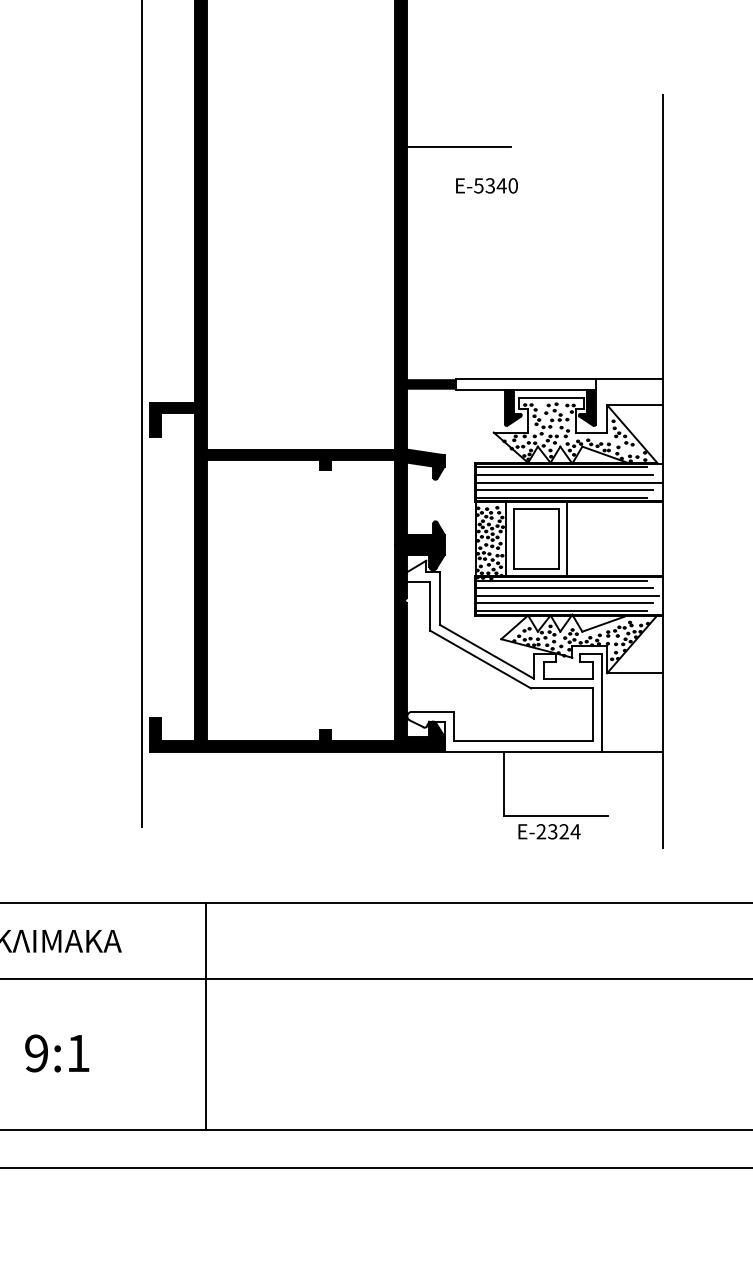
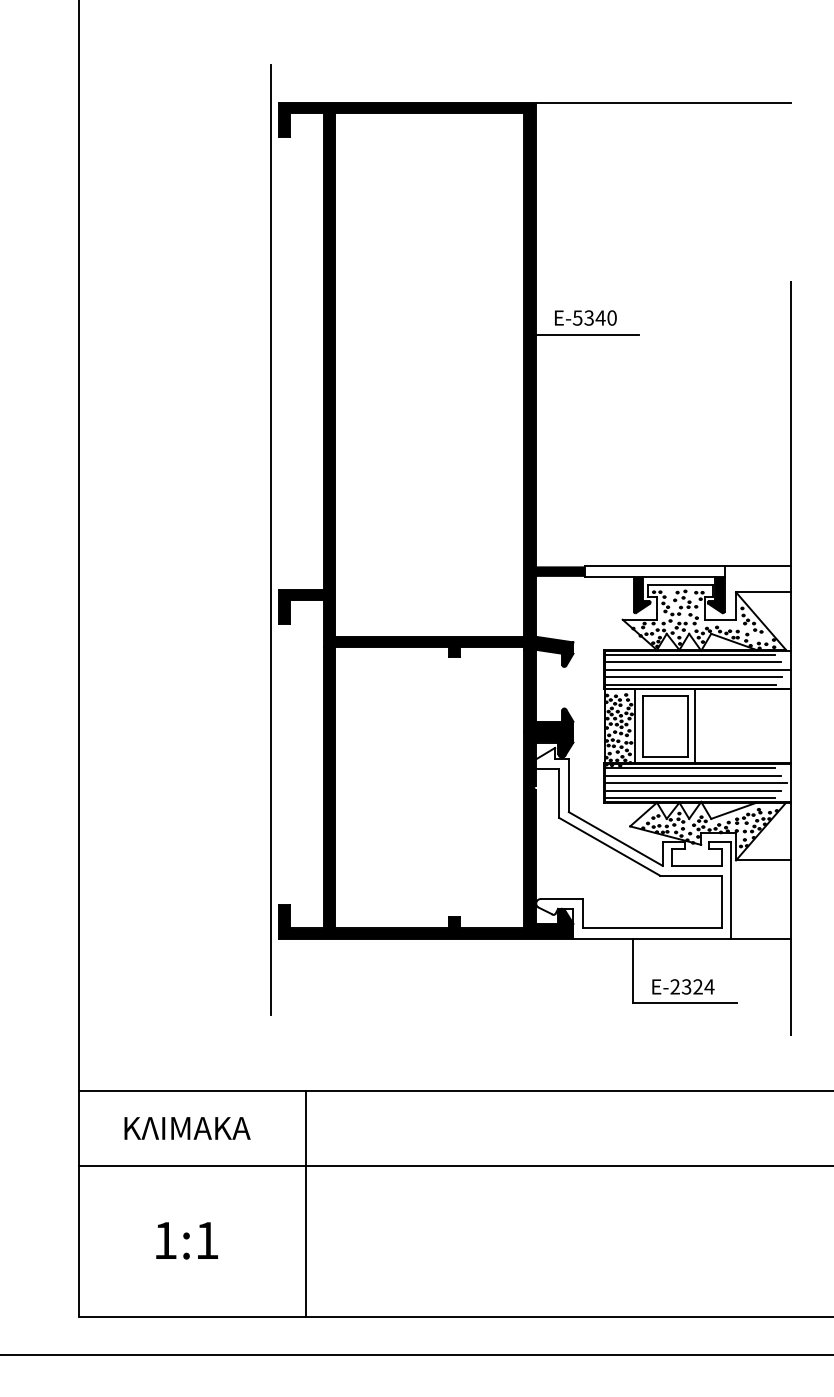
text: (486, 185) -> (585, 317), moved
text: (549, 831) -> (683, 986), moved
line: (205, 1016) -> (305, 1203), moved
text: (36, 1053) -> (165, 1240), 9:1 -> 1:1

